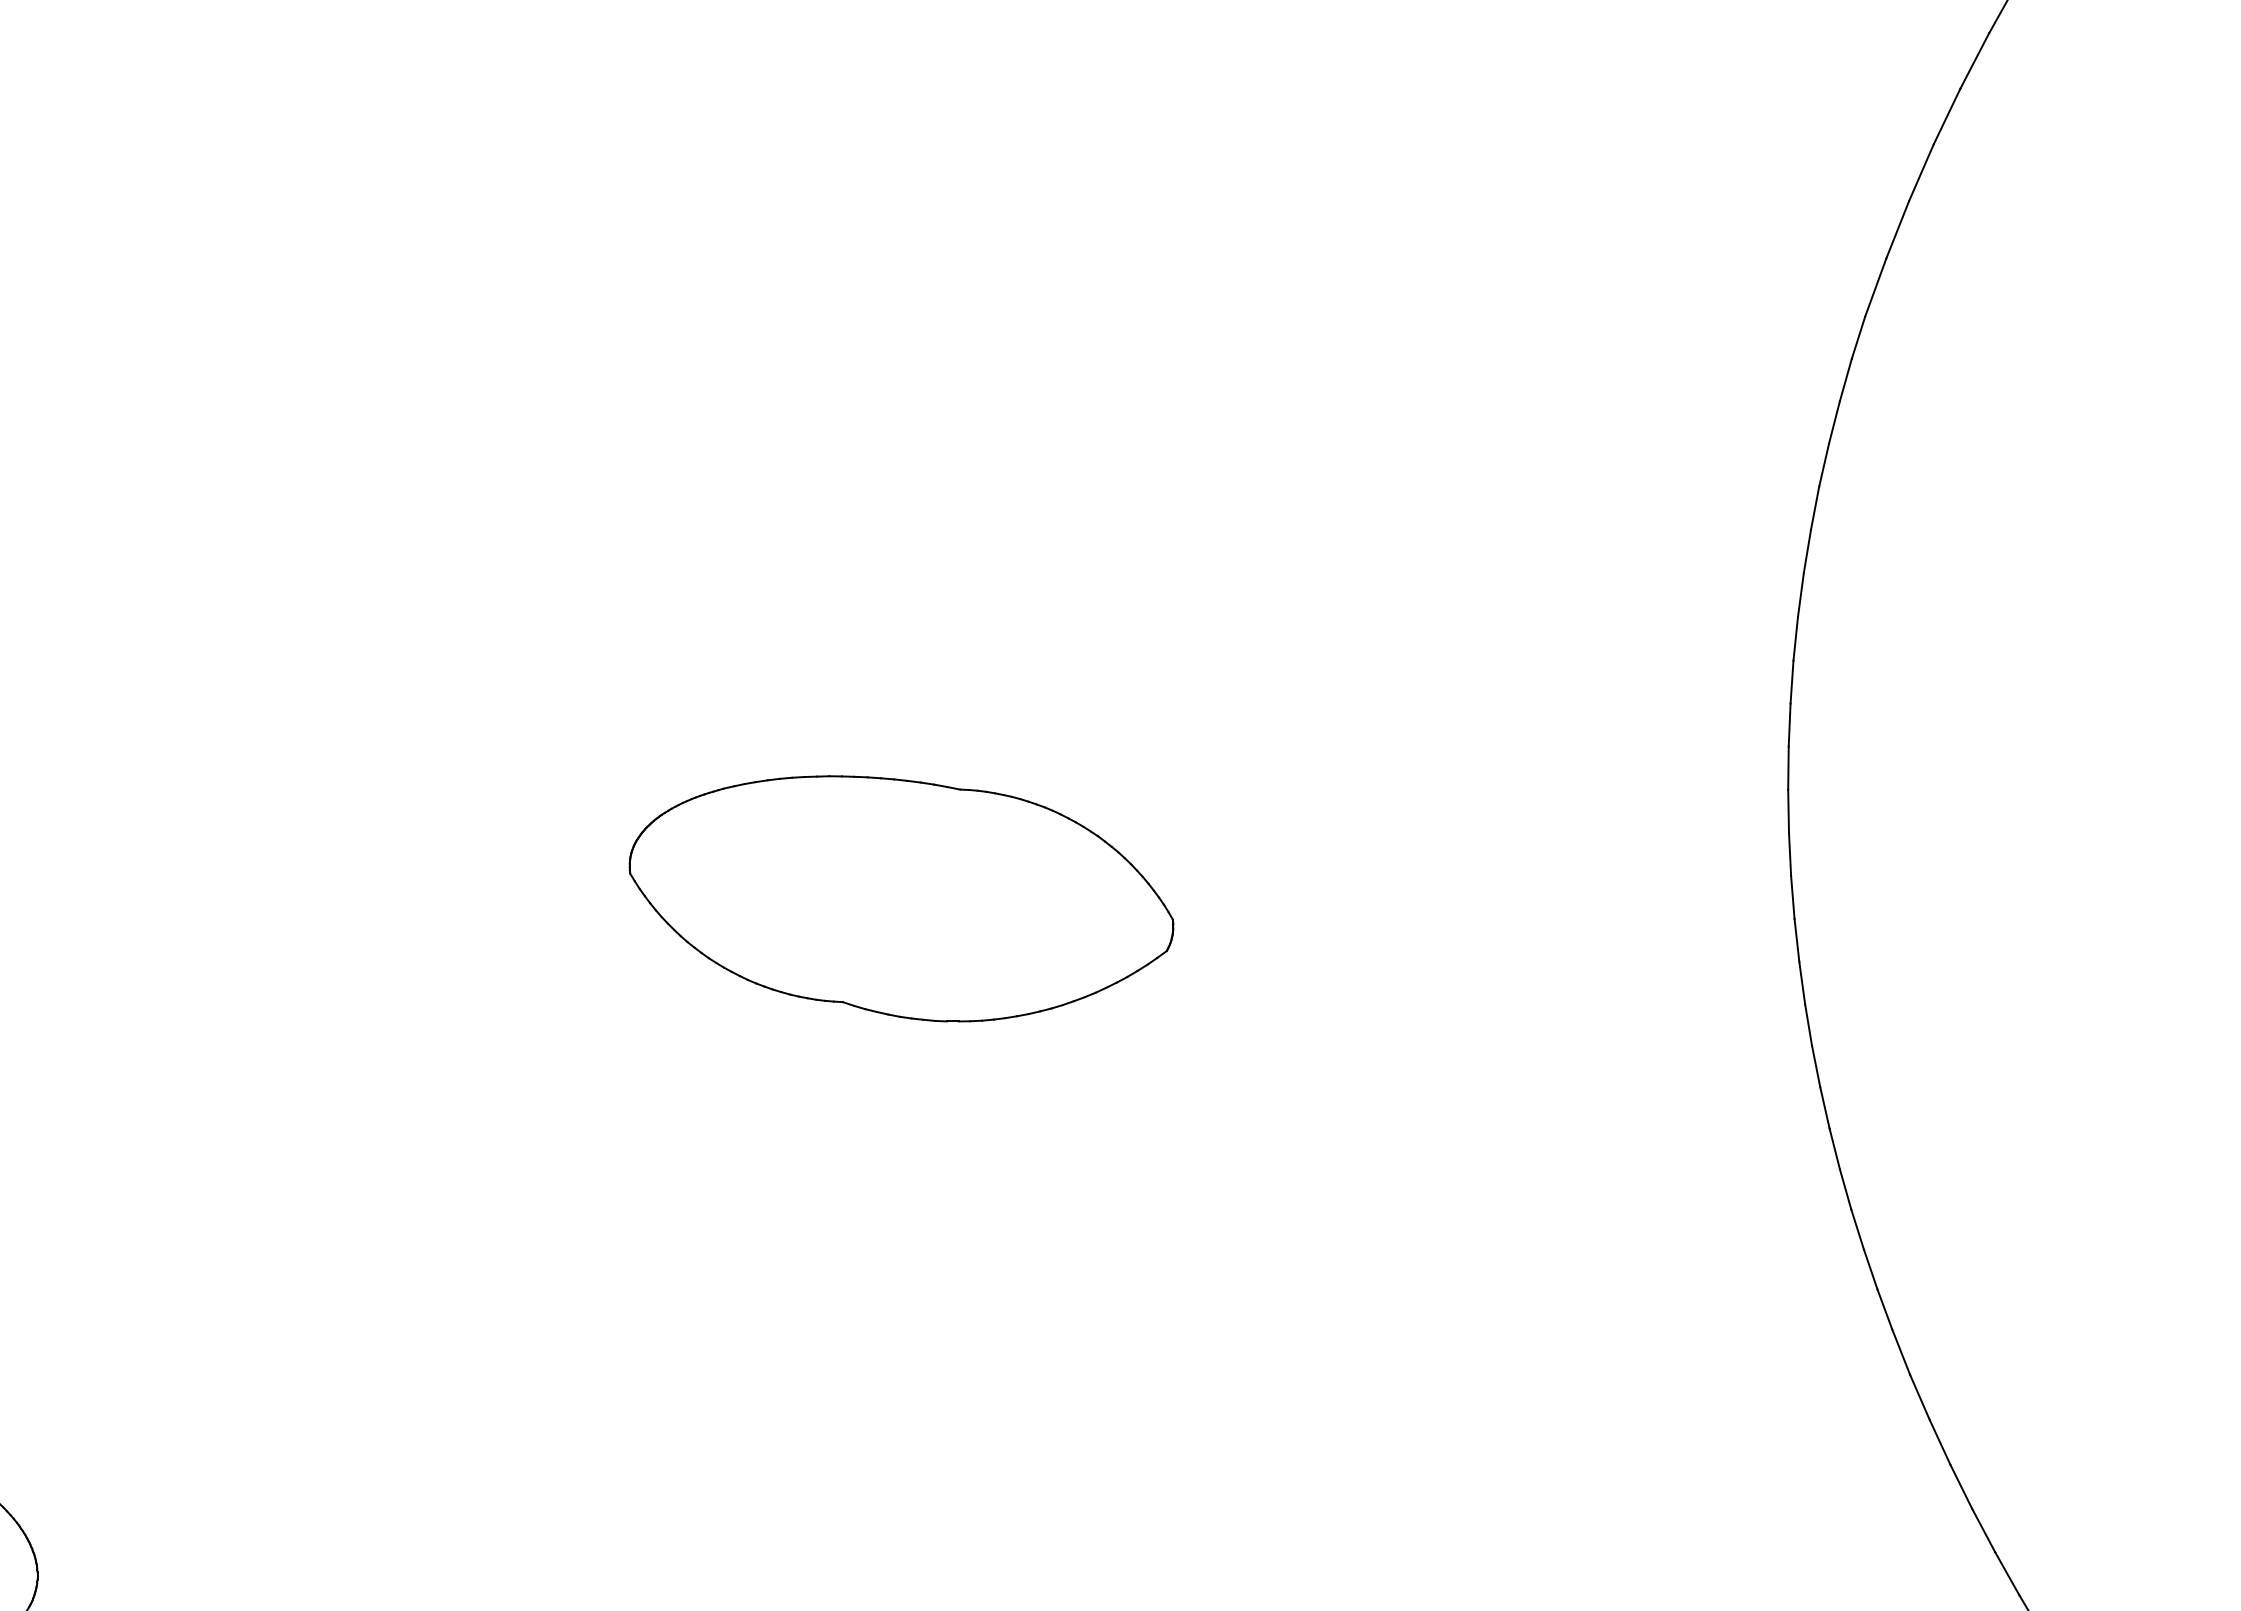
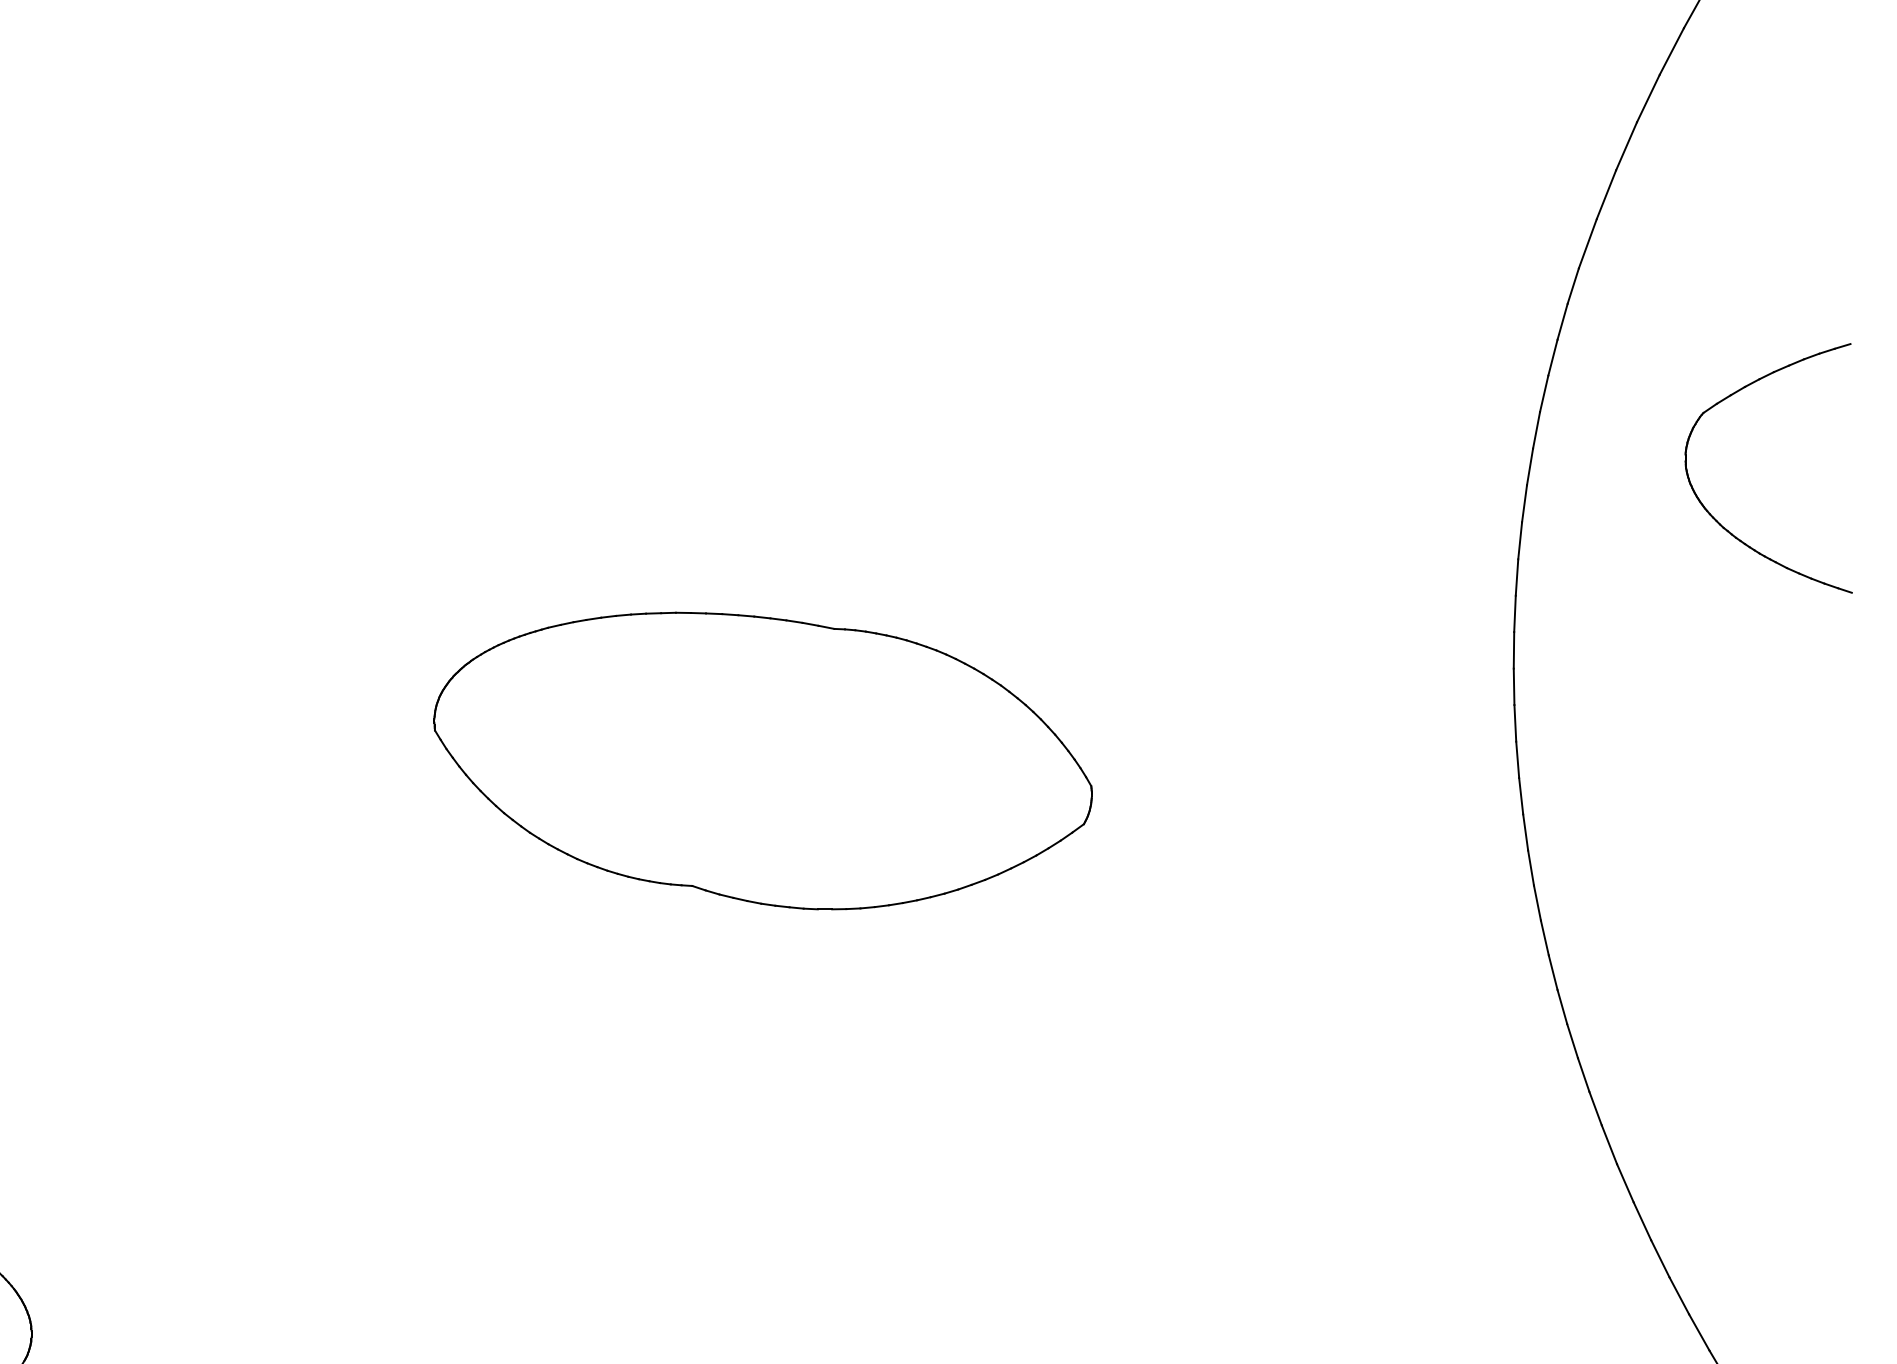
part: (2027, 613) -> (1716, 519), added
part: (900, 898) -> (762, 760), size x1.43

